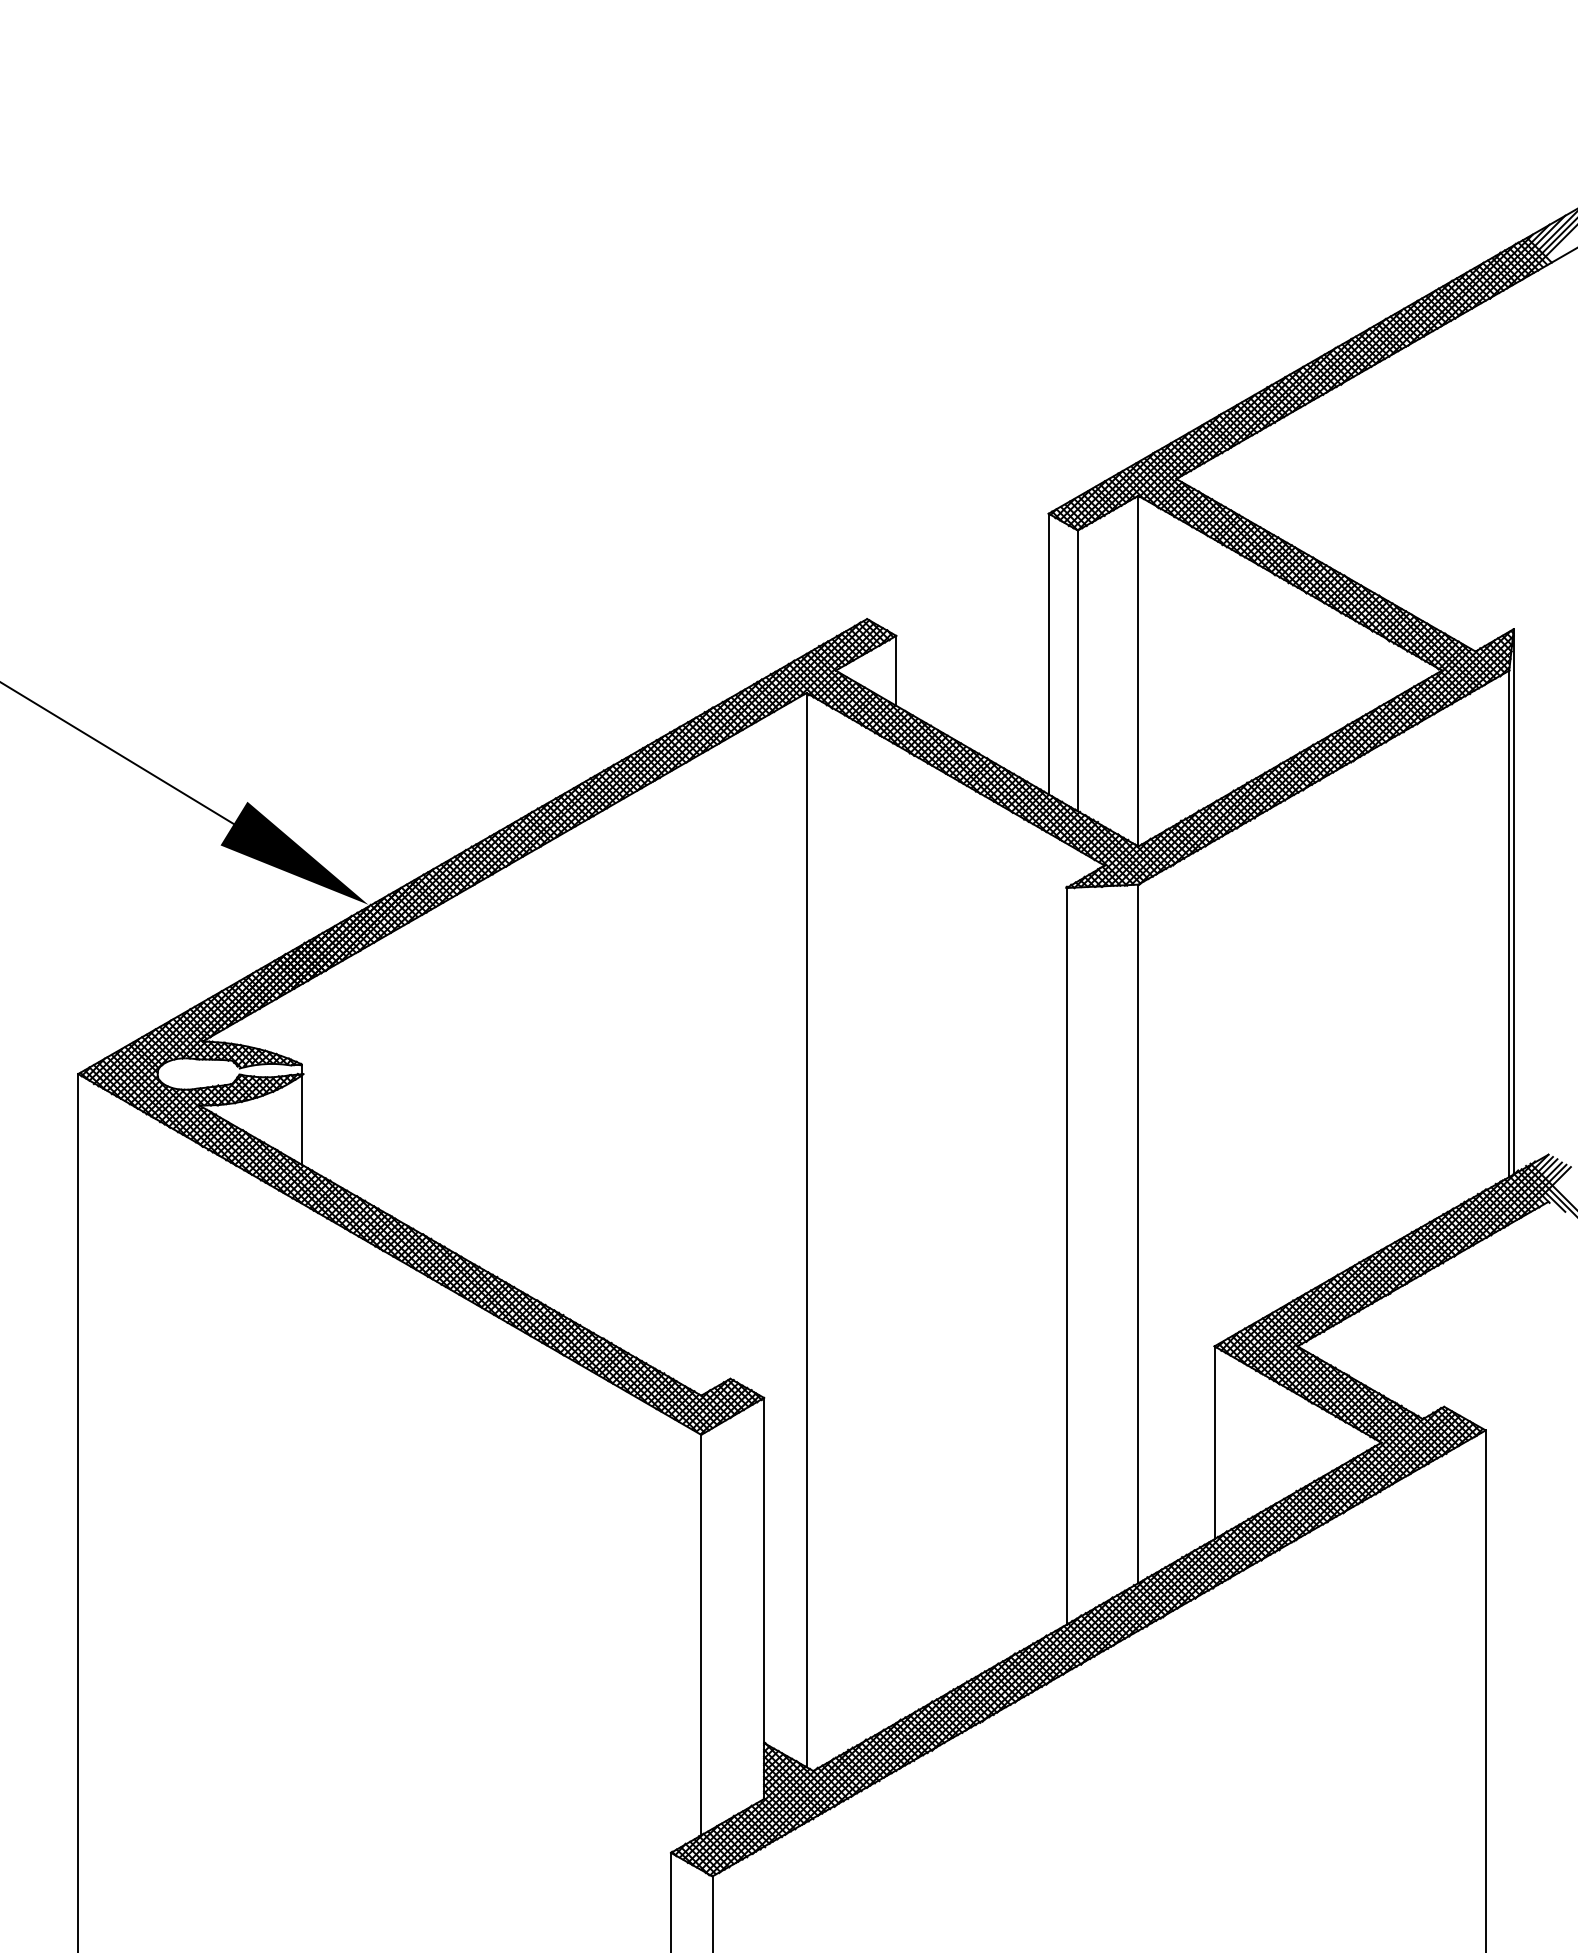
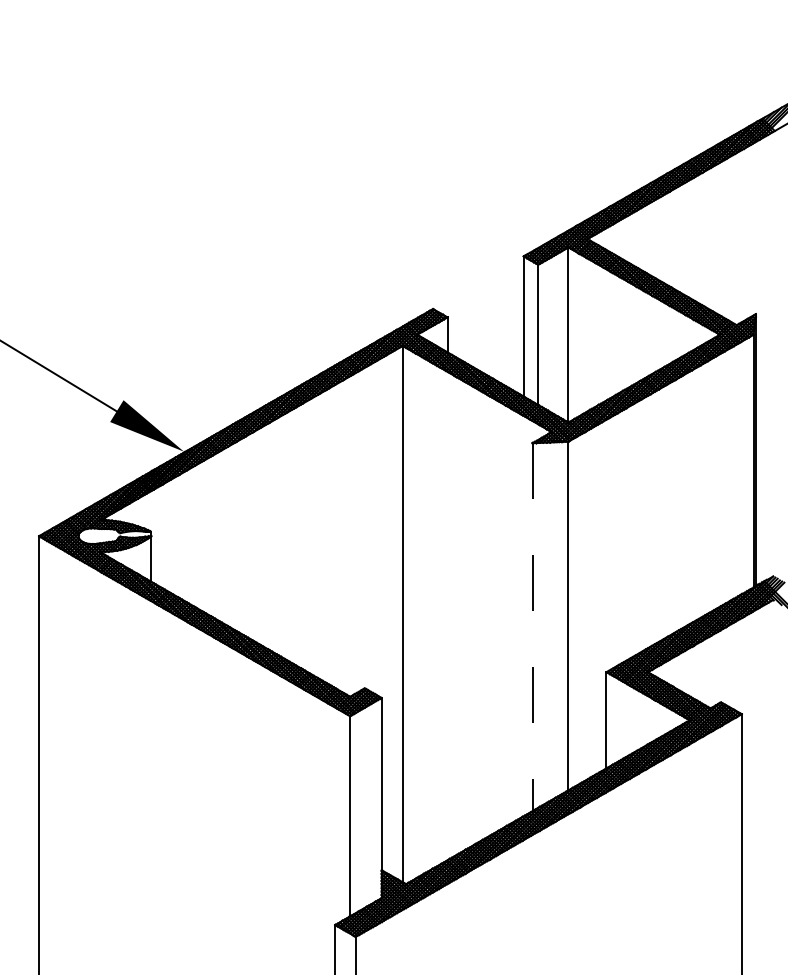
line: (1066, 1256) -> (532, 627), solid -> dashed

